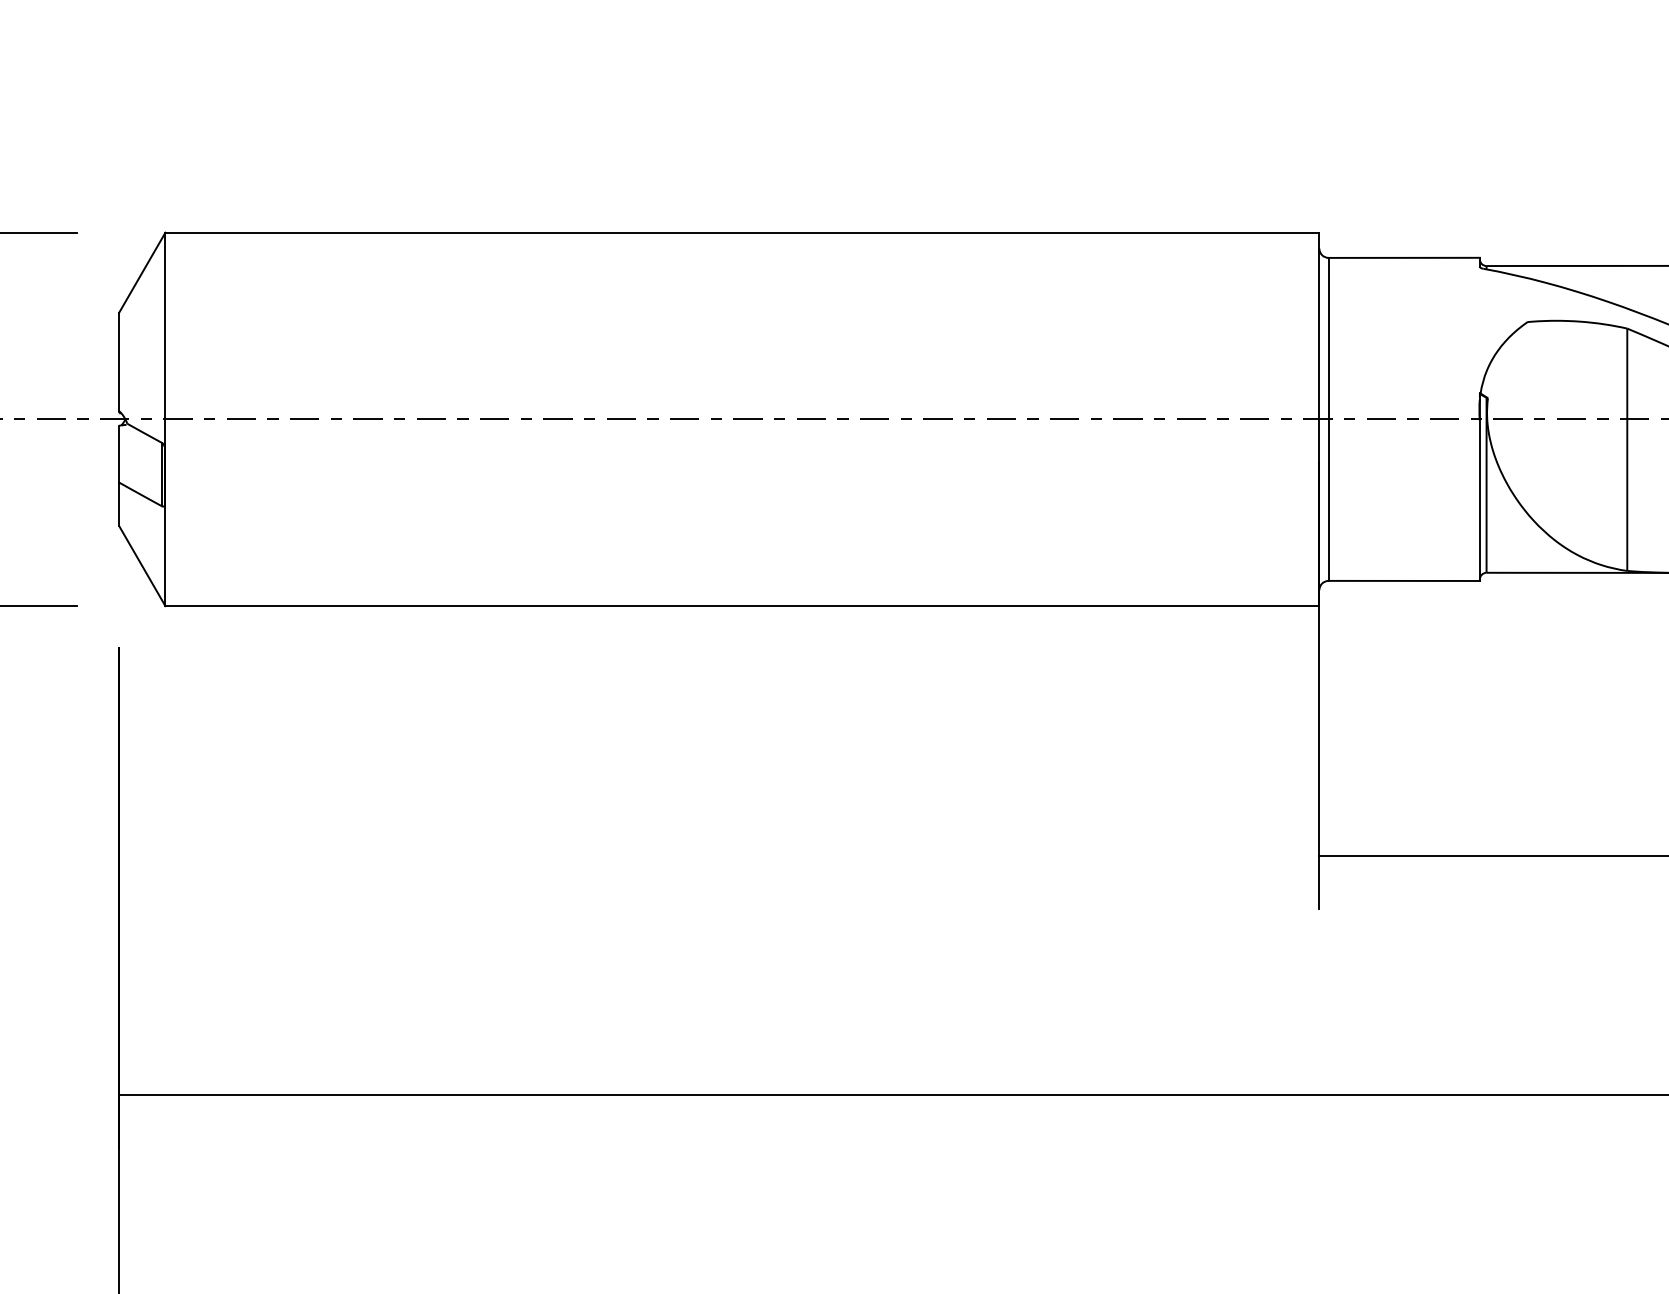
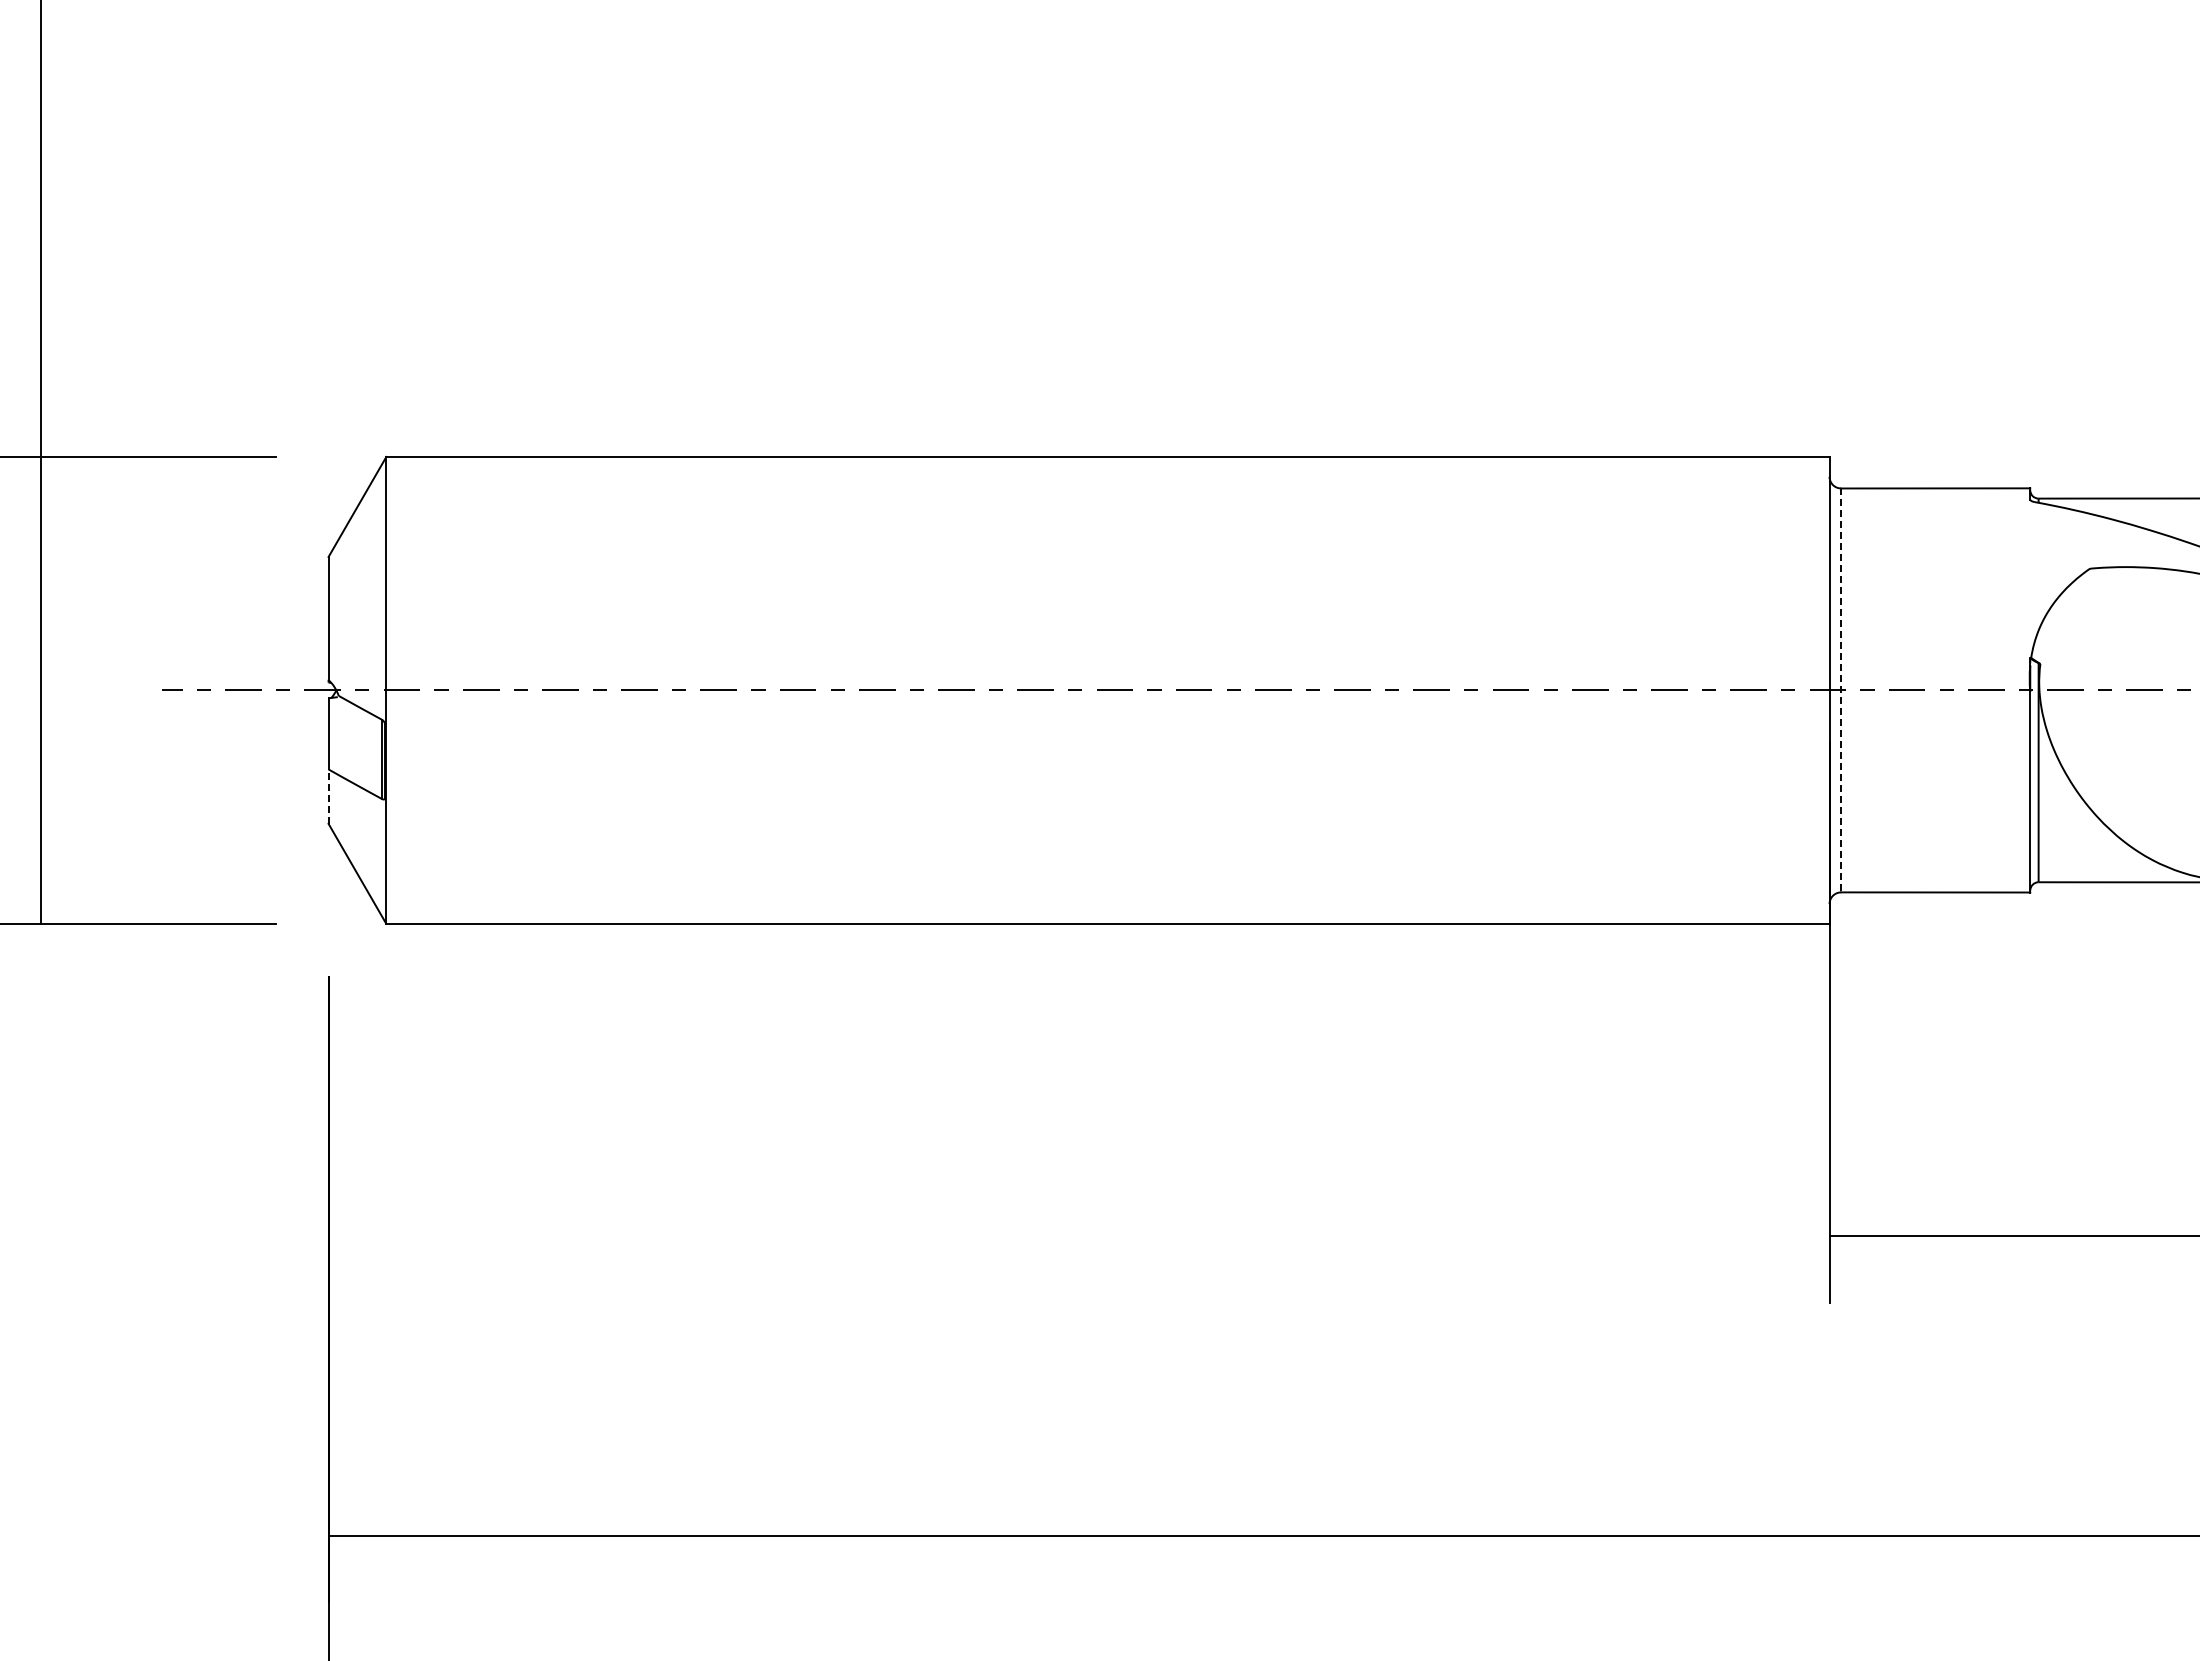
line: (1328, 419) -> (1841, 690), solid -> dashed
line: (119, 504) -> (328, 796), solid -> dashed

